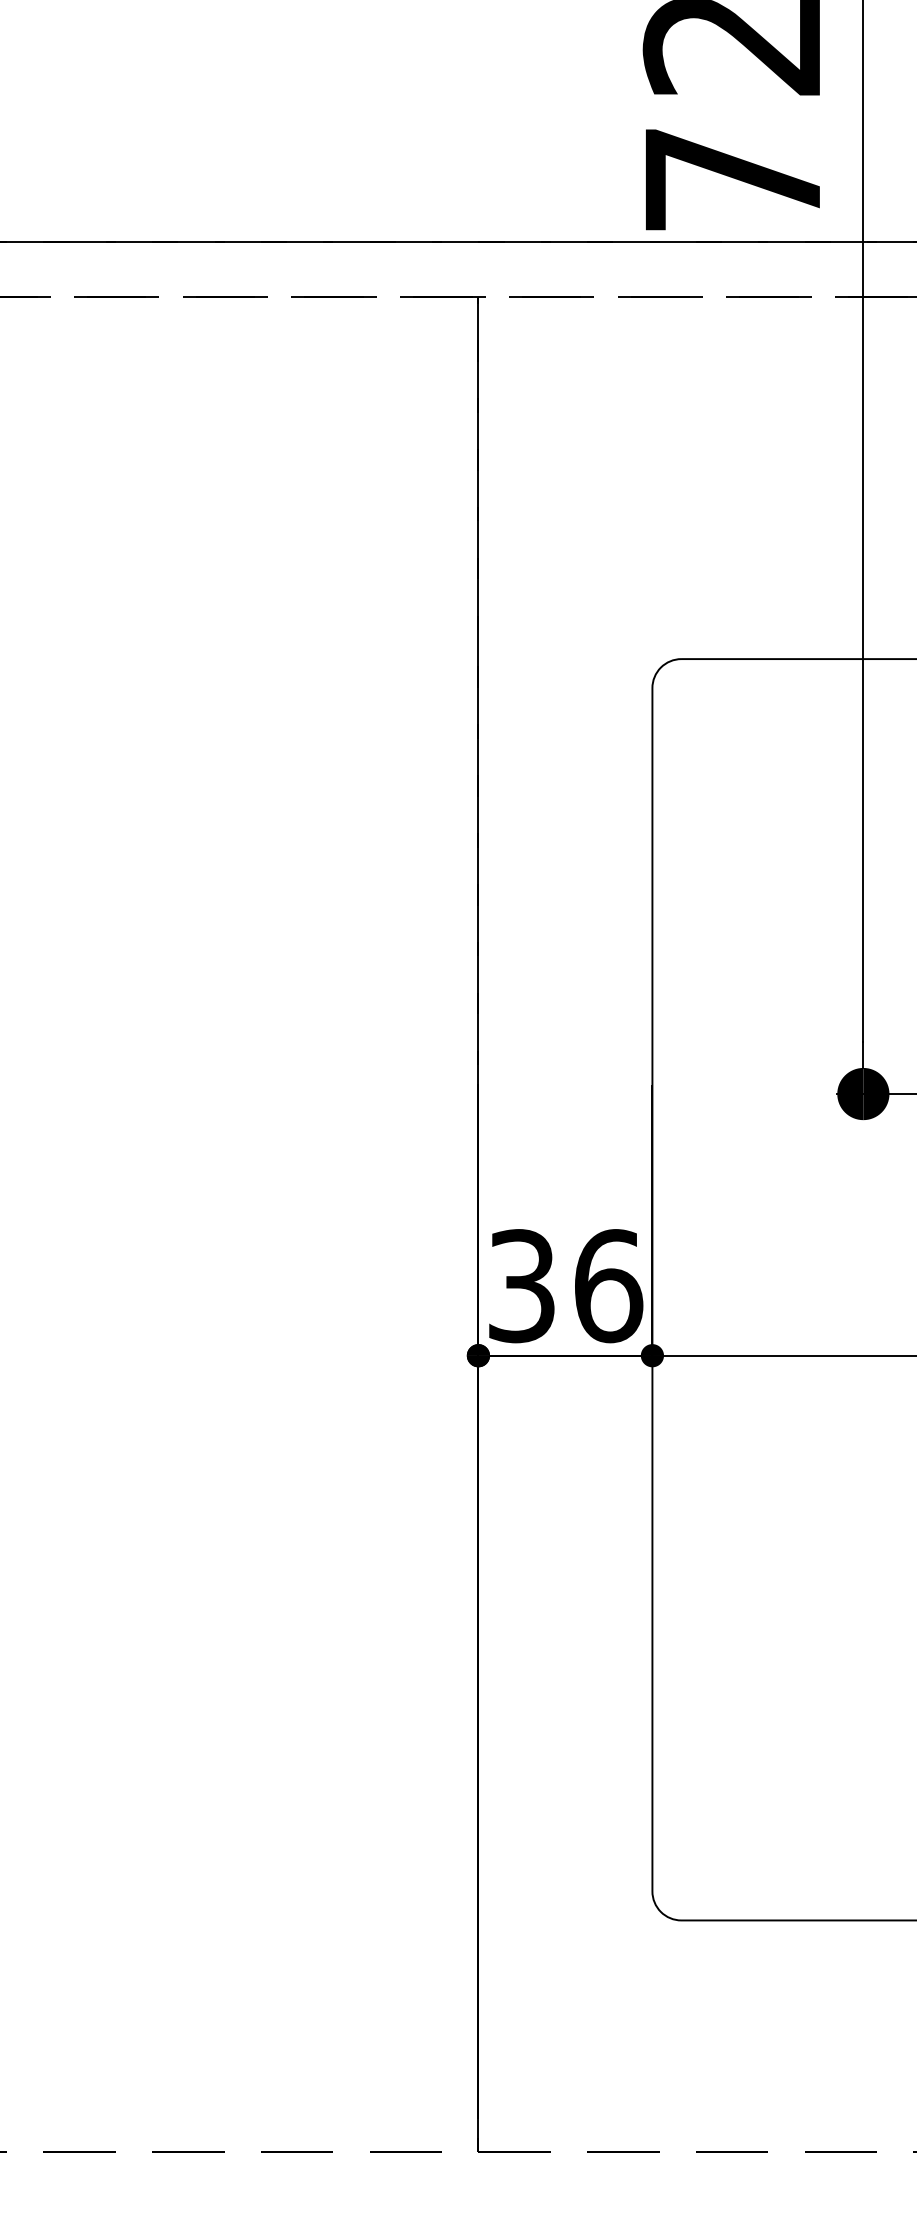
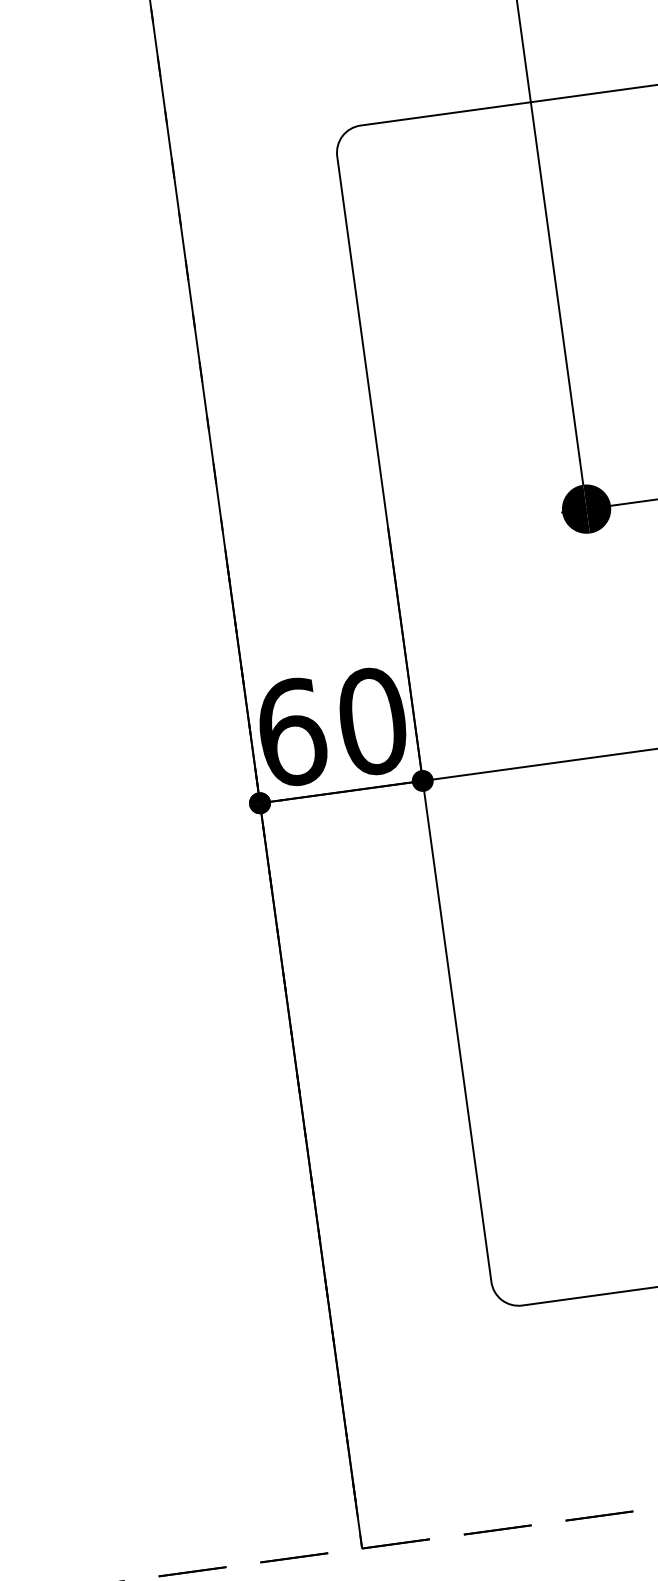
text: (565, 1286) -> (332, 727), 36 -> 60

